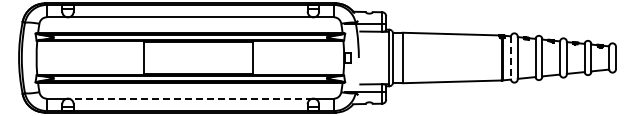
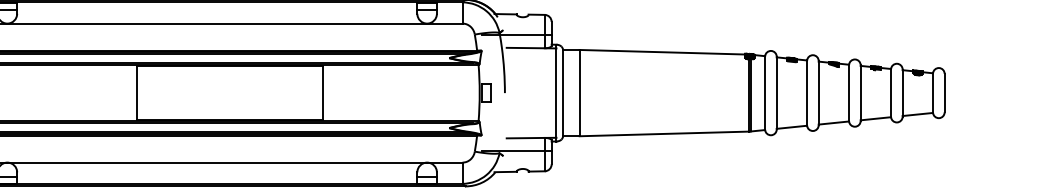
line: (510, 58) -> (764, 93), dashed -> solid
line: (190, 98) -> (216, 162), dashed -> solid

